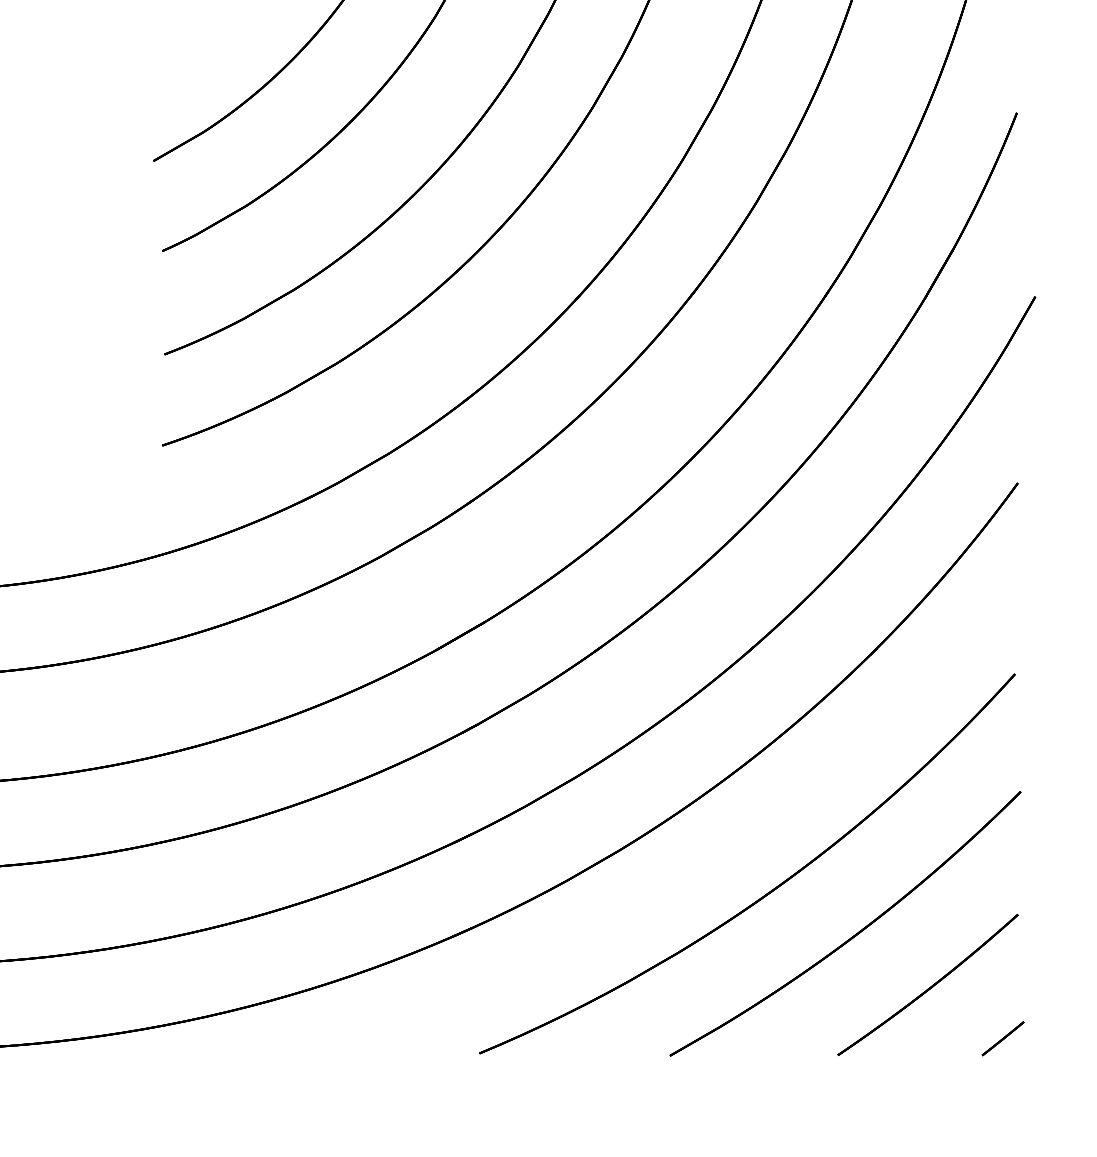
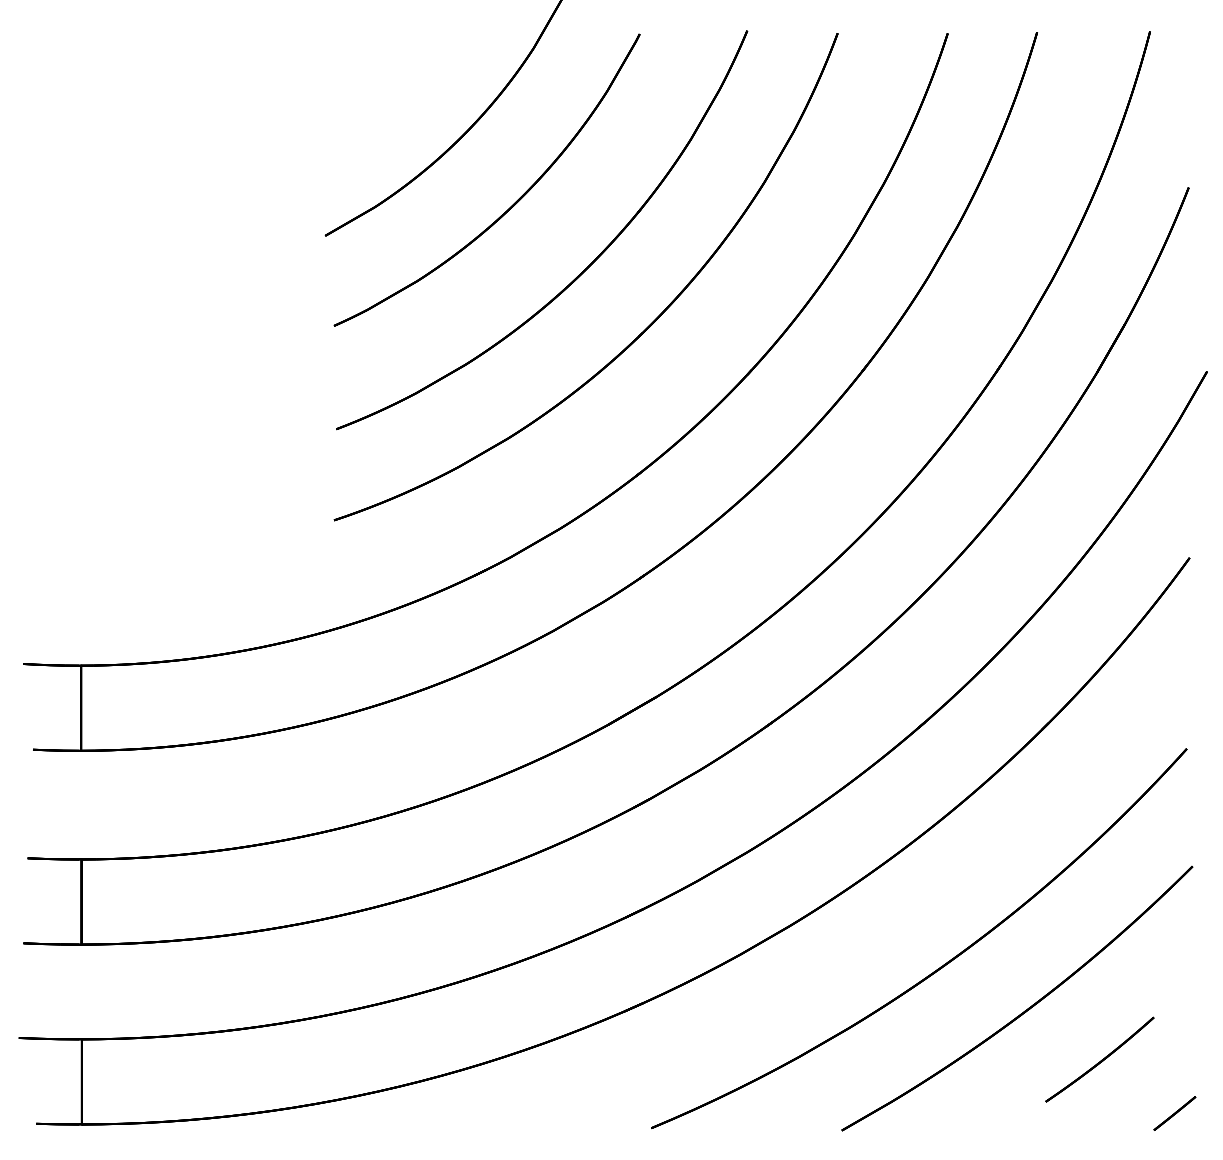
part: (927, 984) -> (1099, 1059), size x0.6

